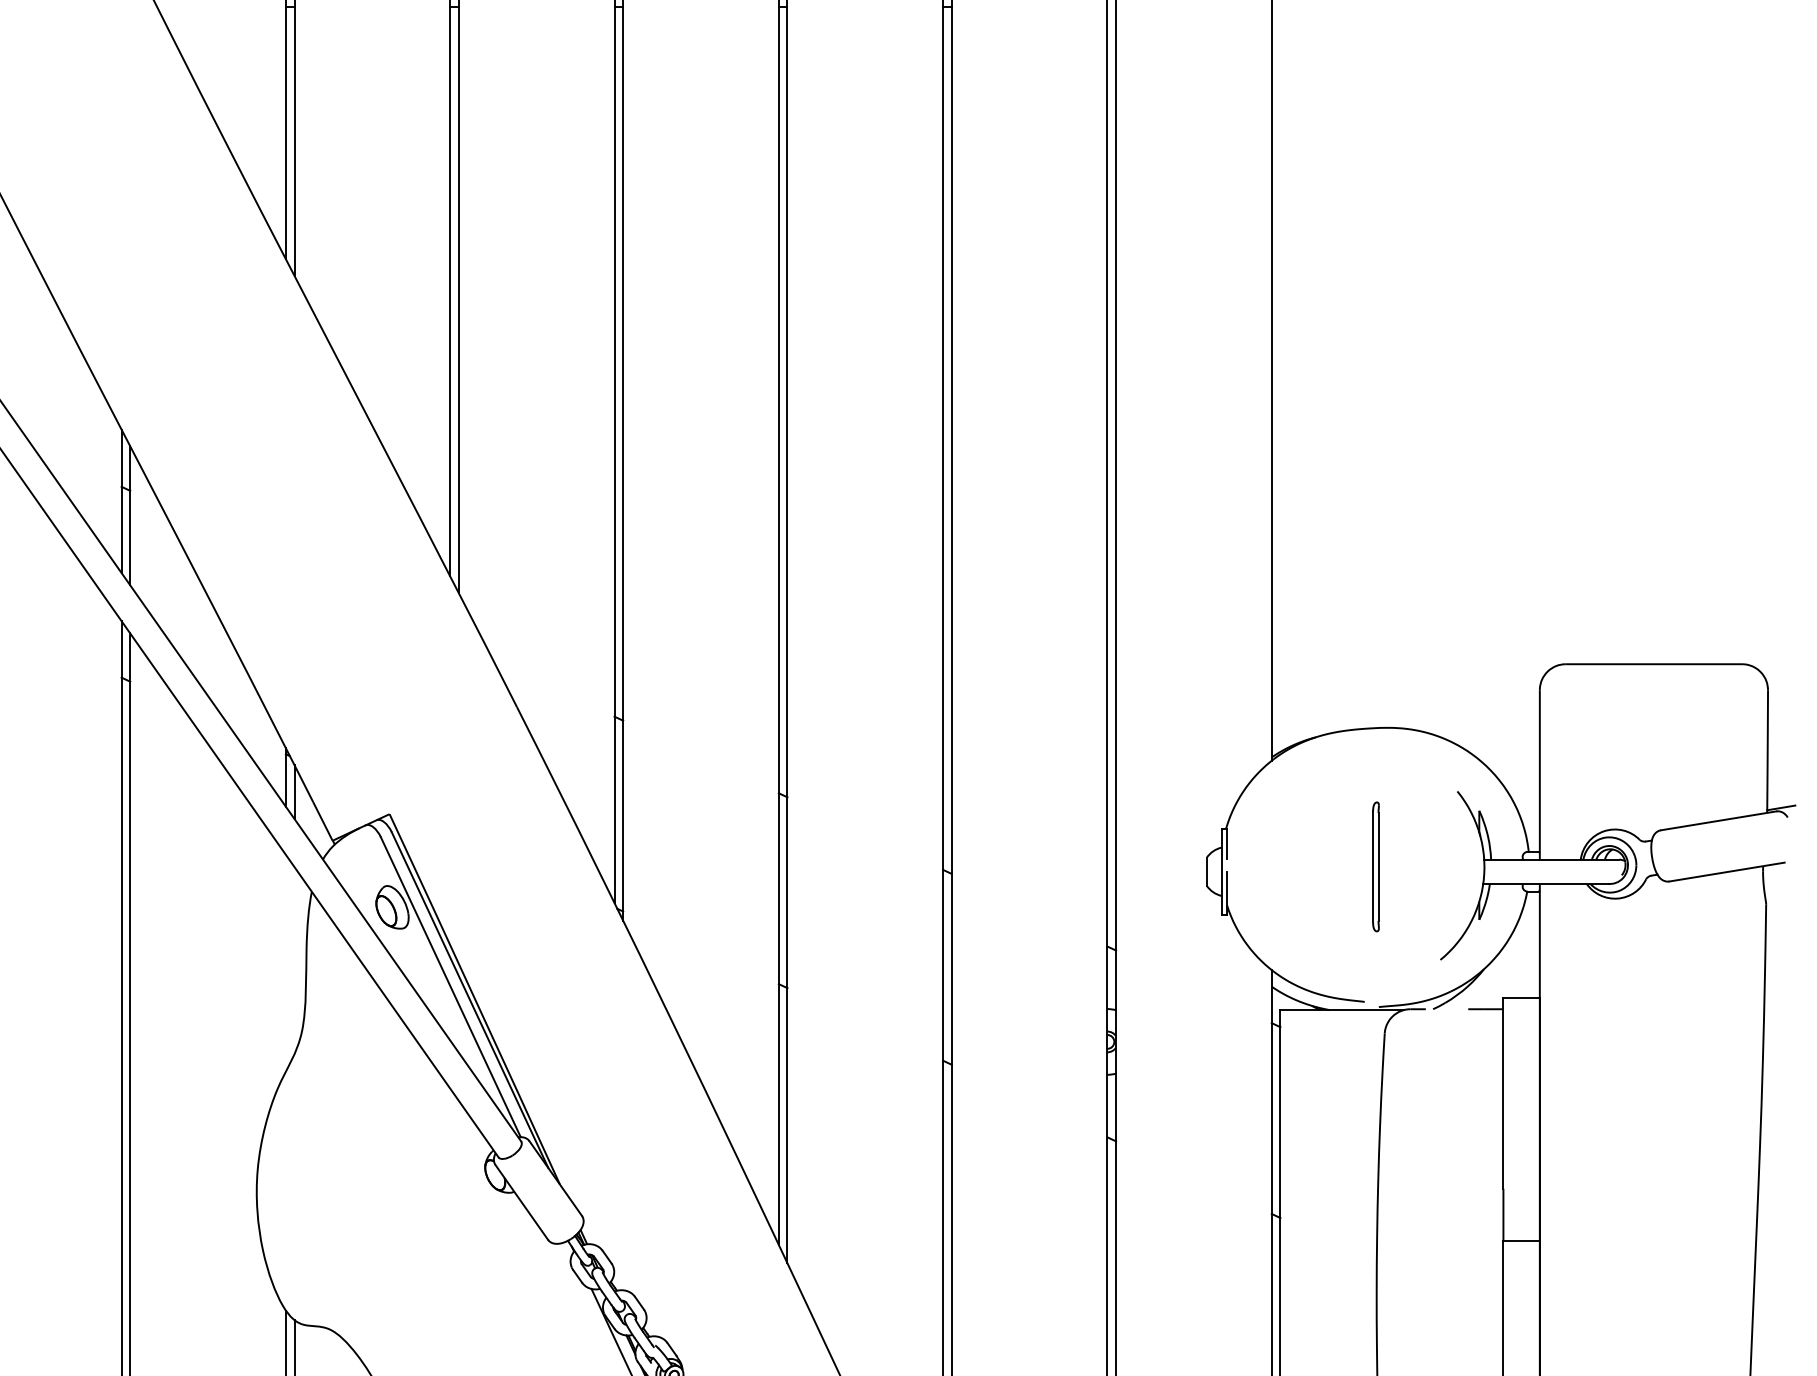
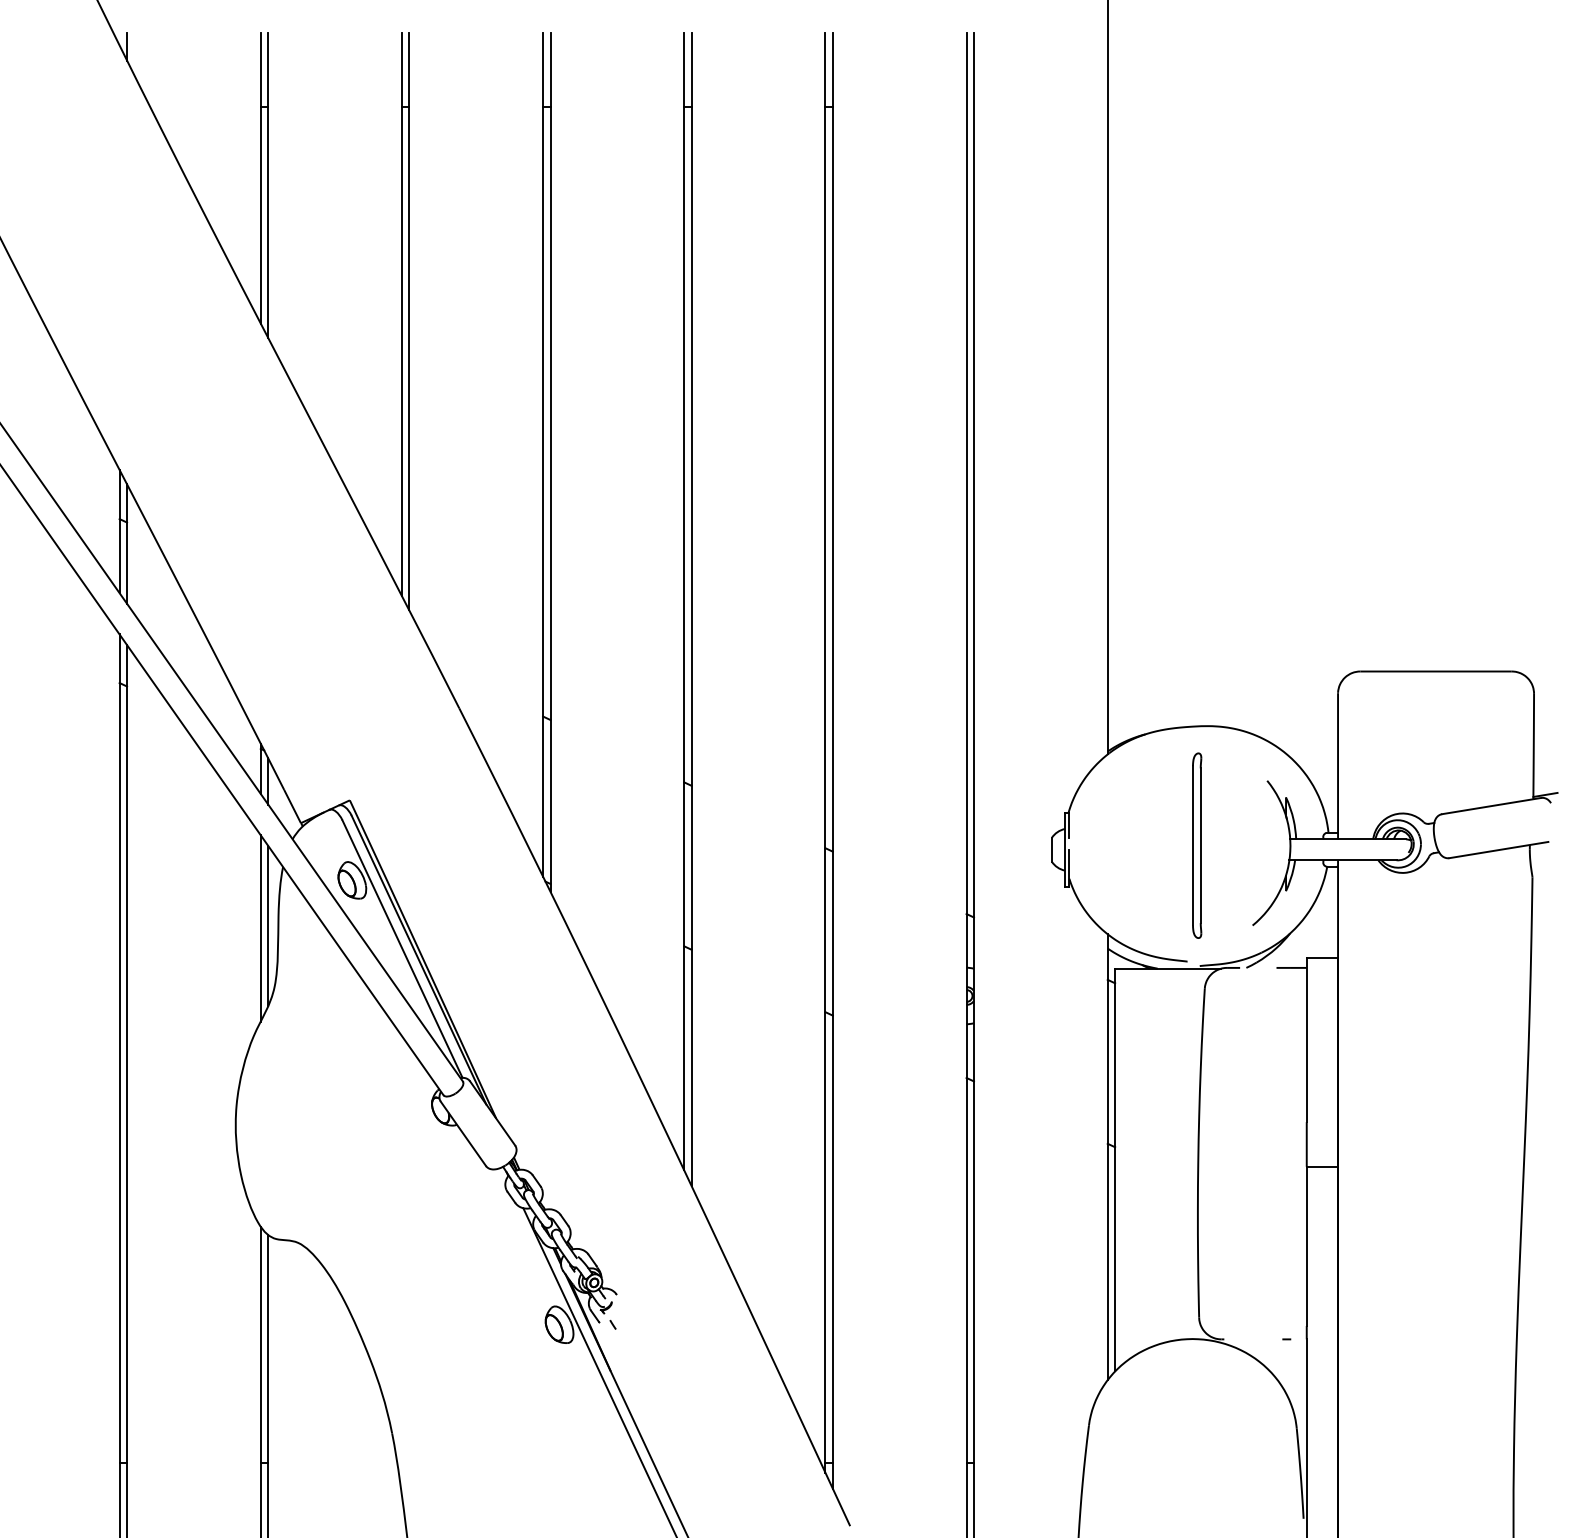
part: (1376, 866) -> (1197, 845), size x1.67
line: (294, 959) -> (268, 925), added
line: (285, 963) -> (260, 928), added

